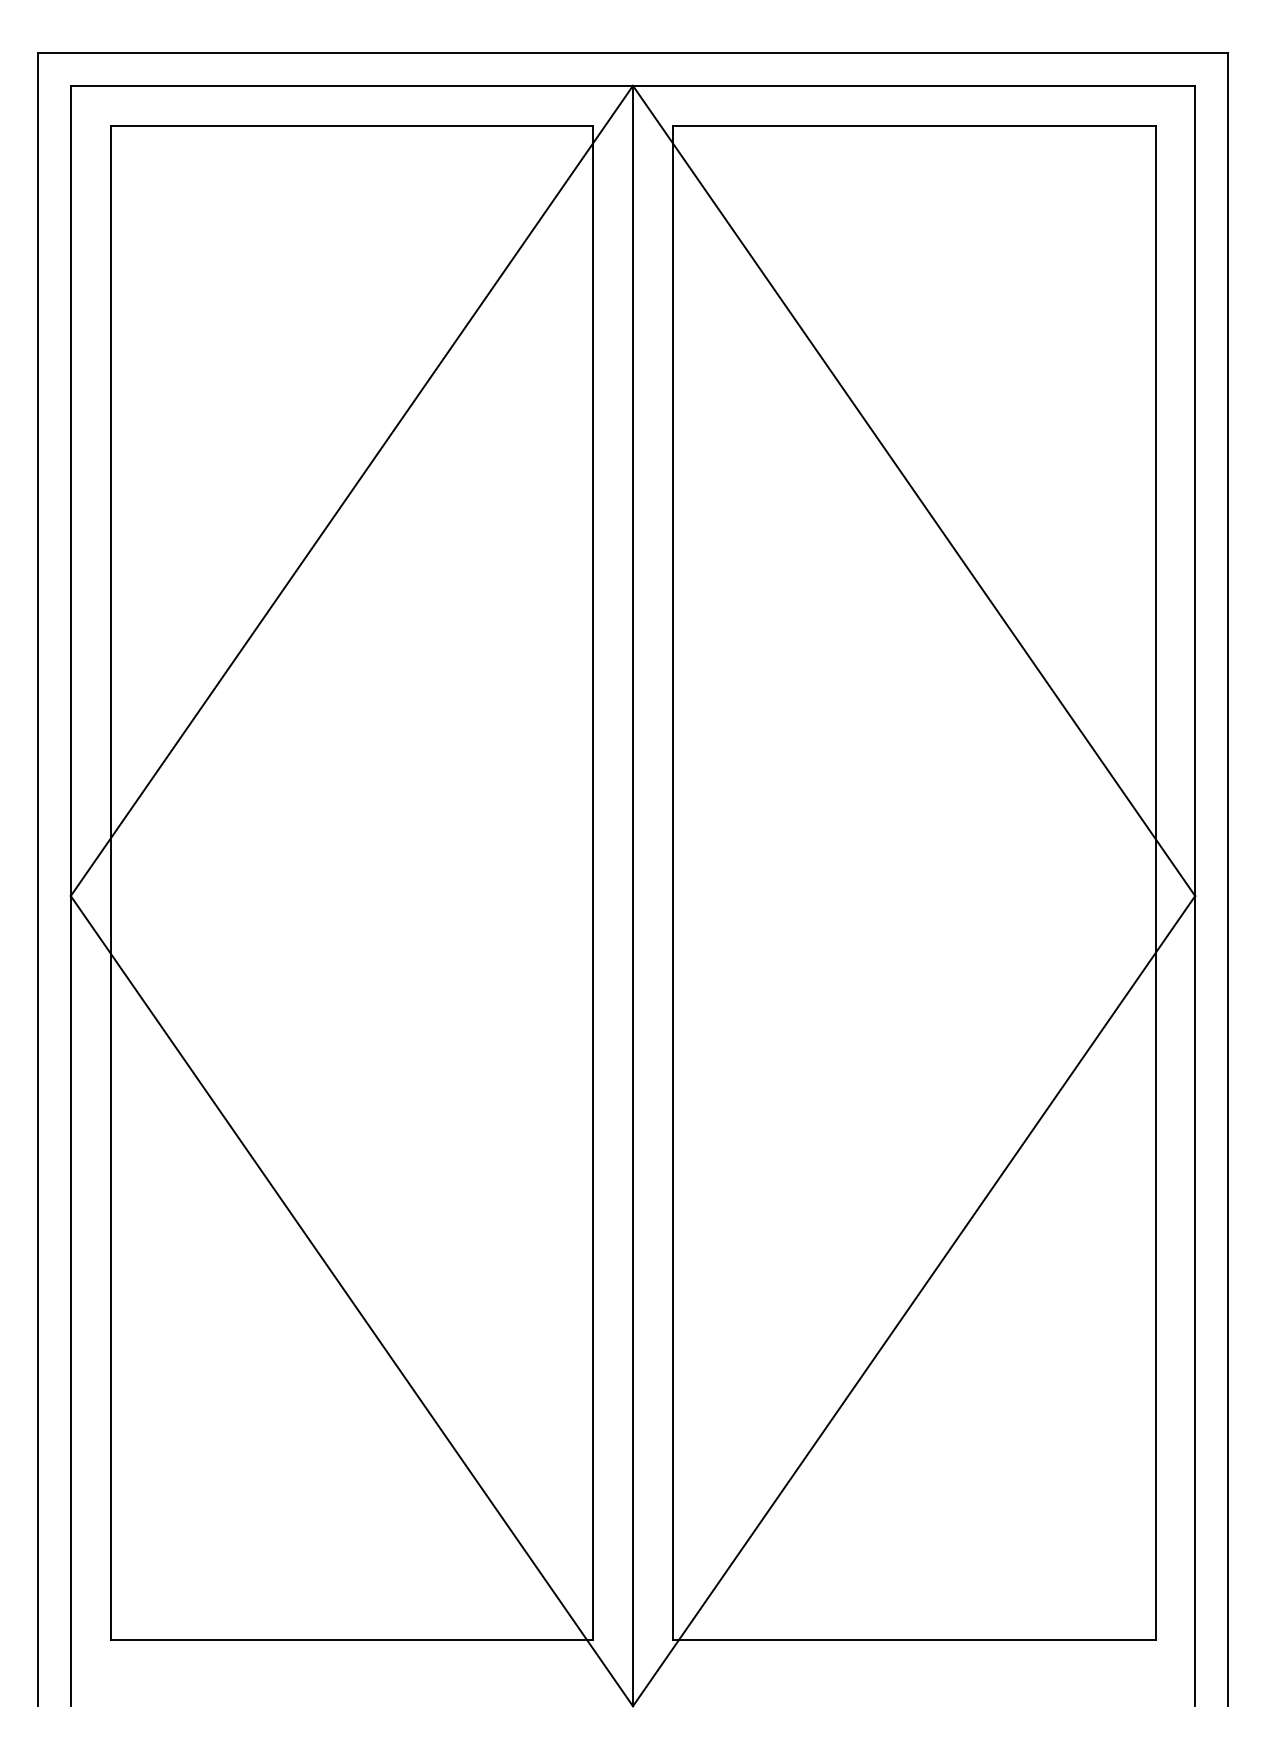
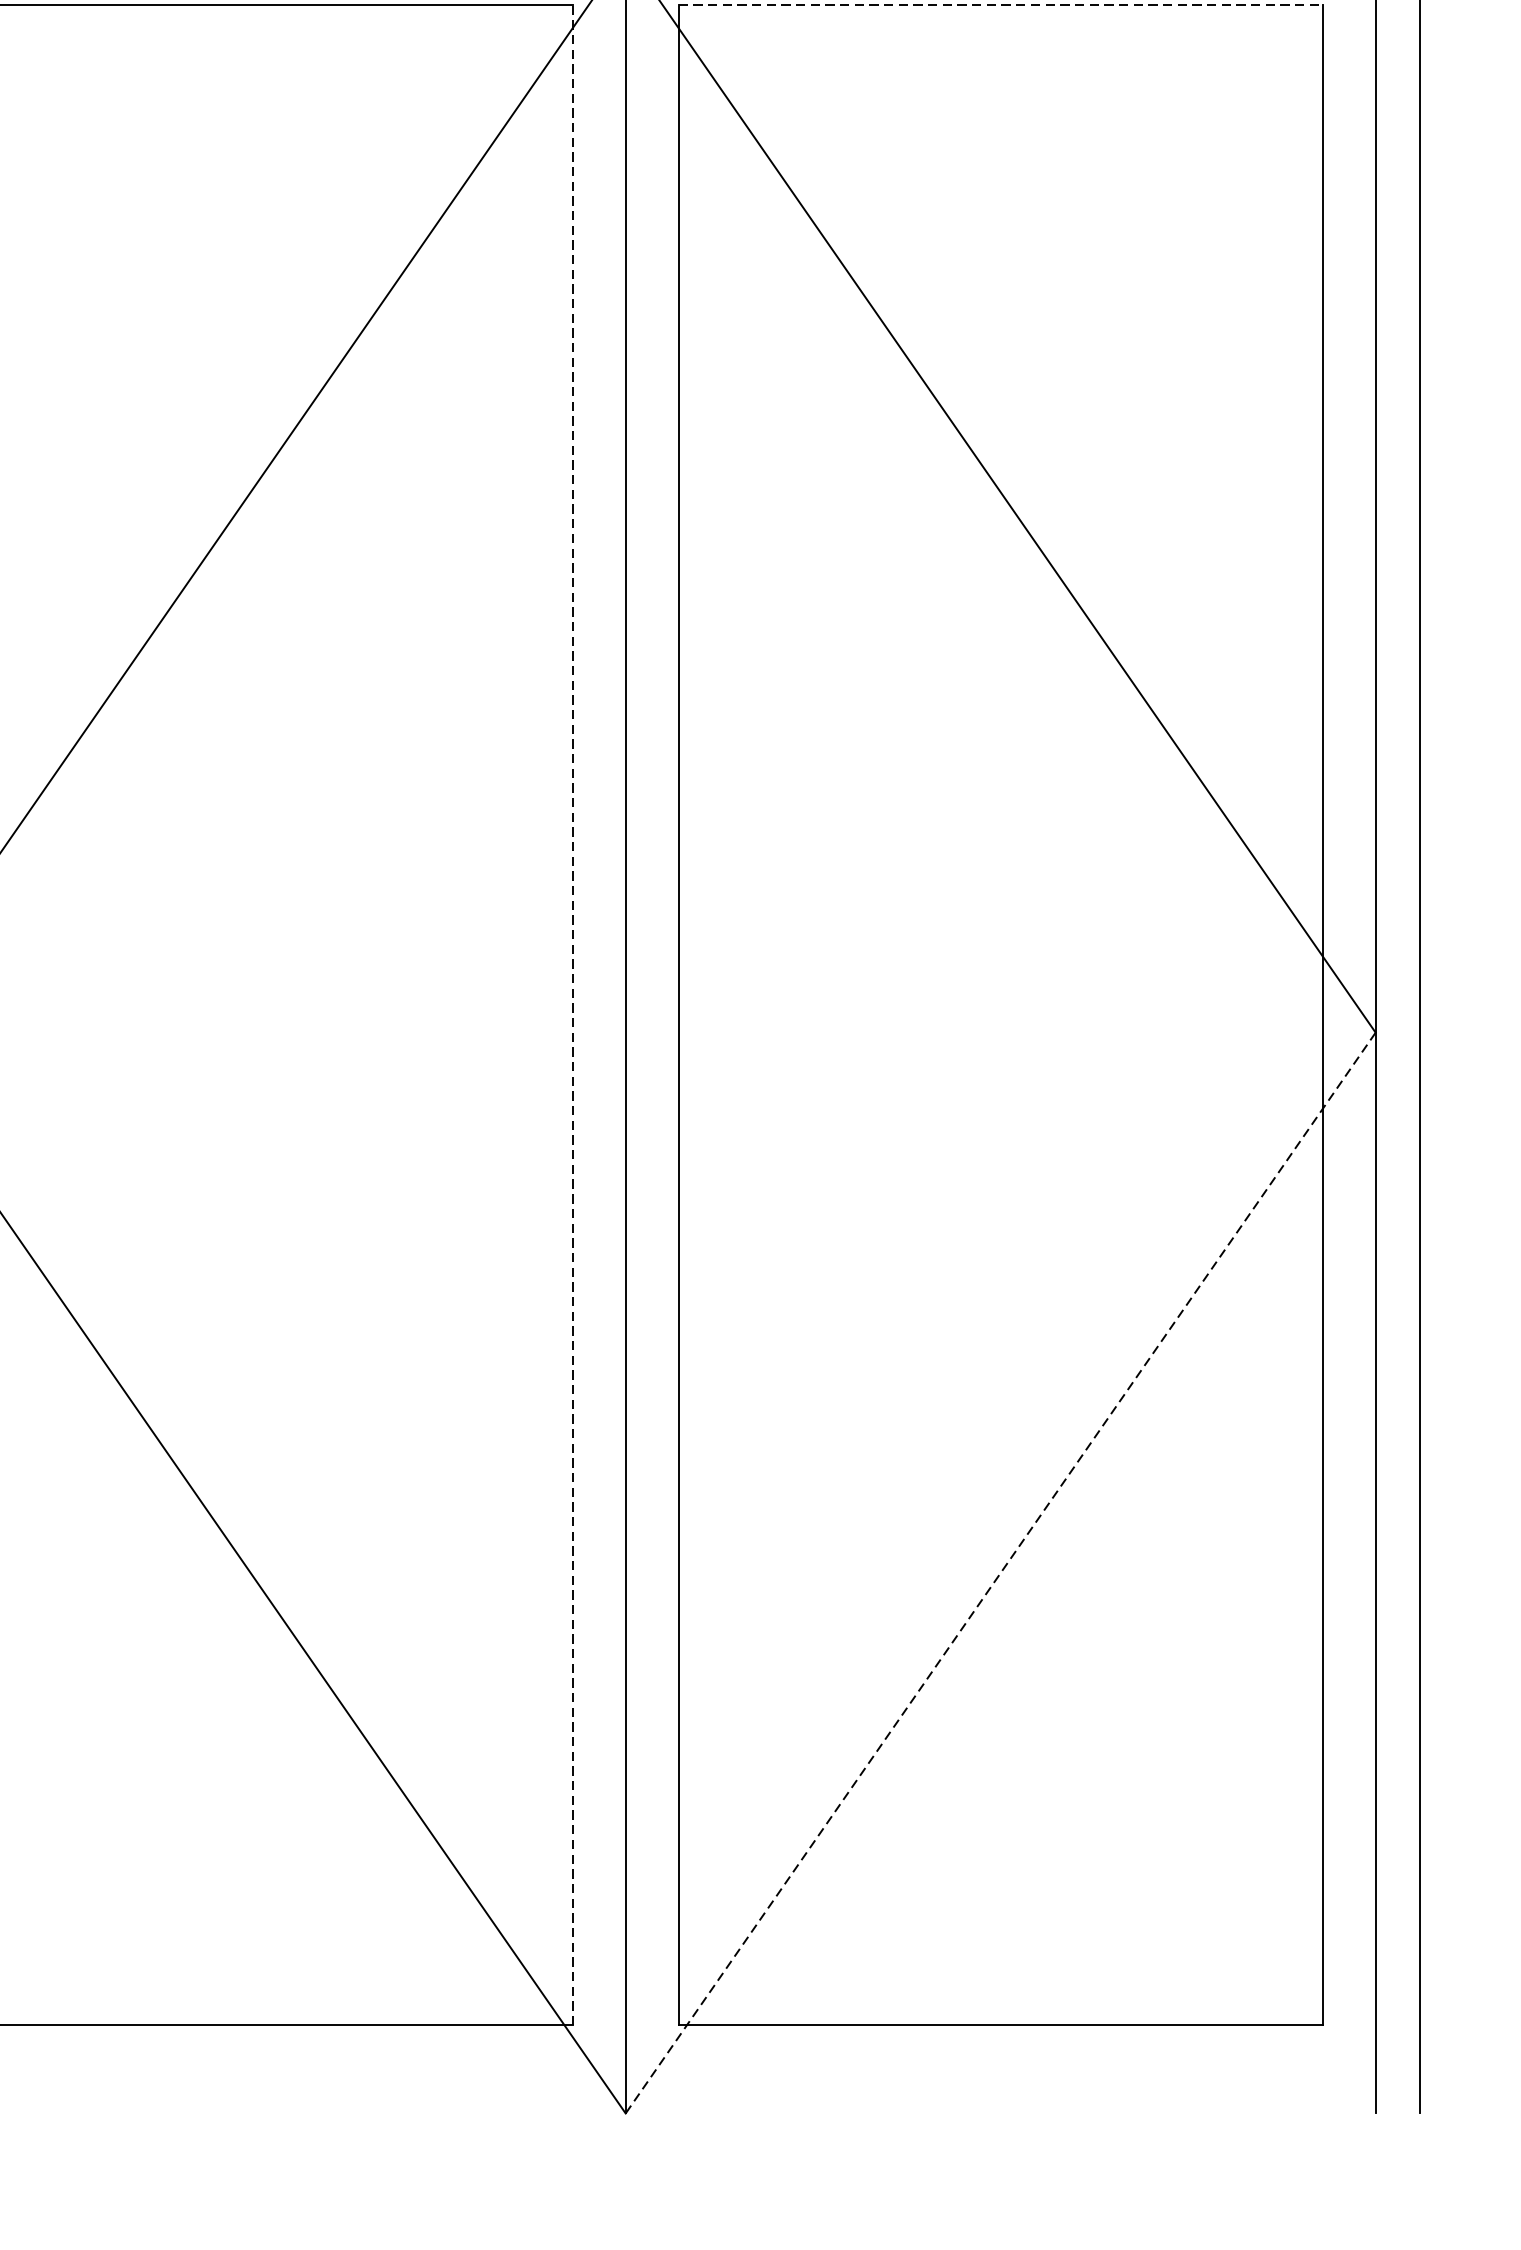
line: (914, 125) -> (1001, 4), solid -> dashed
line: (593, 882) -> (573, 1014), solid -> dashed
line: (913, 1301) -> (999, 1573), solid -> dashed

